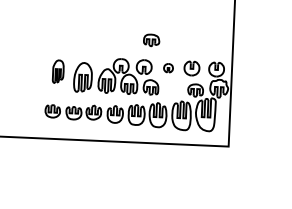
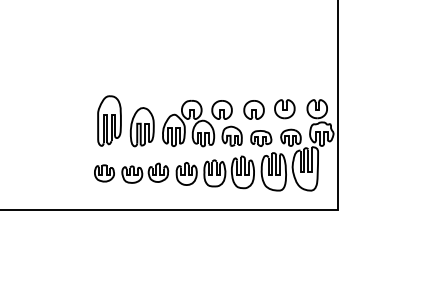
part: (151, 40) -> (261, 138), moved
part: (168, 67) -> (253, 109), size x1.67
part: (58, 71) -> (109, 120), size x1.67

